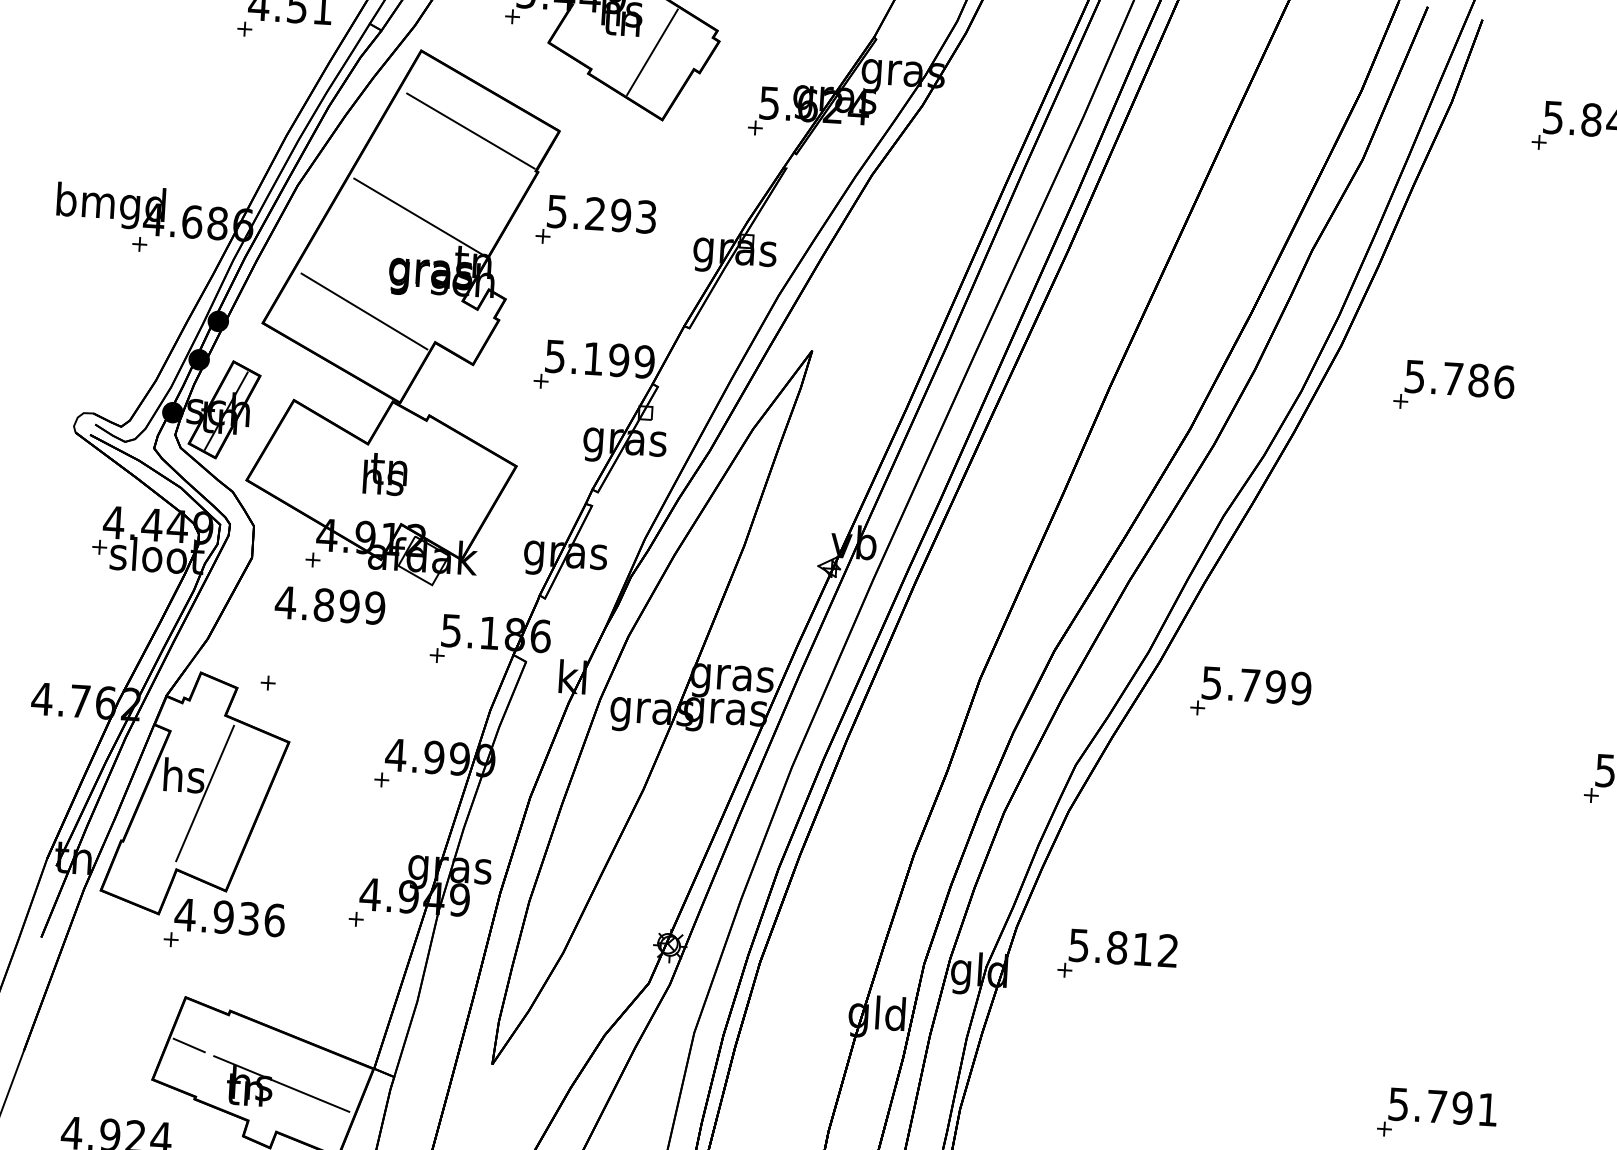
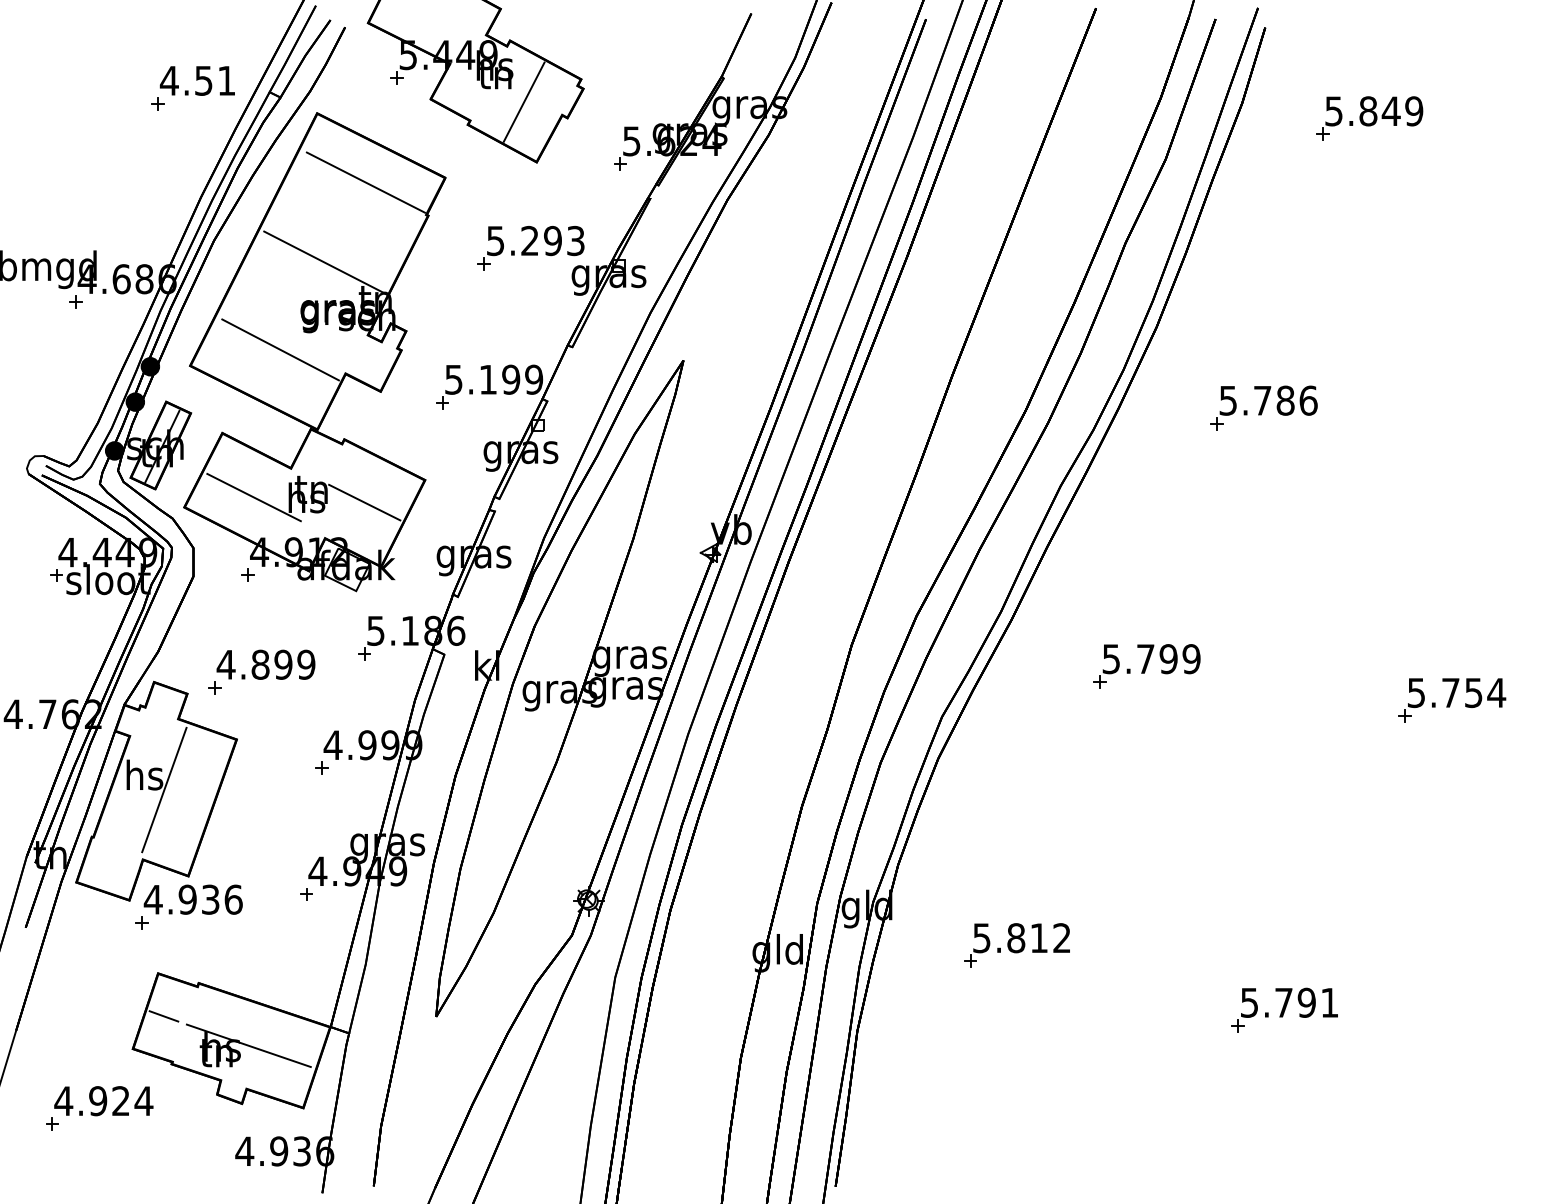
part: (595, 222) -> (530, 248), moved
part: (1453, 386) -> (1263, 407), moved
line: (324, 473) -> (253, 497), added
line: (447, 487) -> (364, 502), added
text: (329, 605) -> (265, 664), moved
part: (1250, 693) -> (1146, 666), moved
part: (1117, 955) -> (1016, 945), moved

